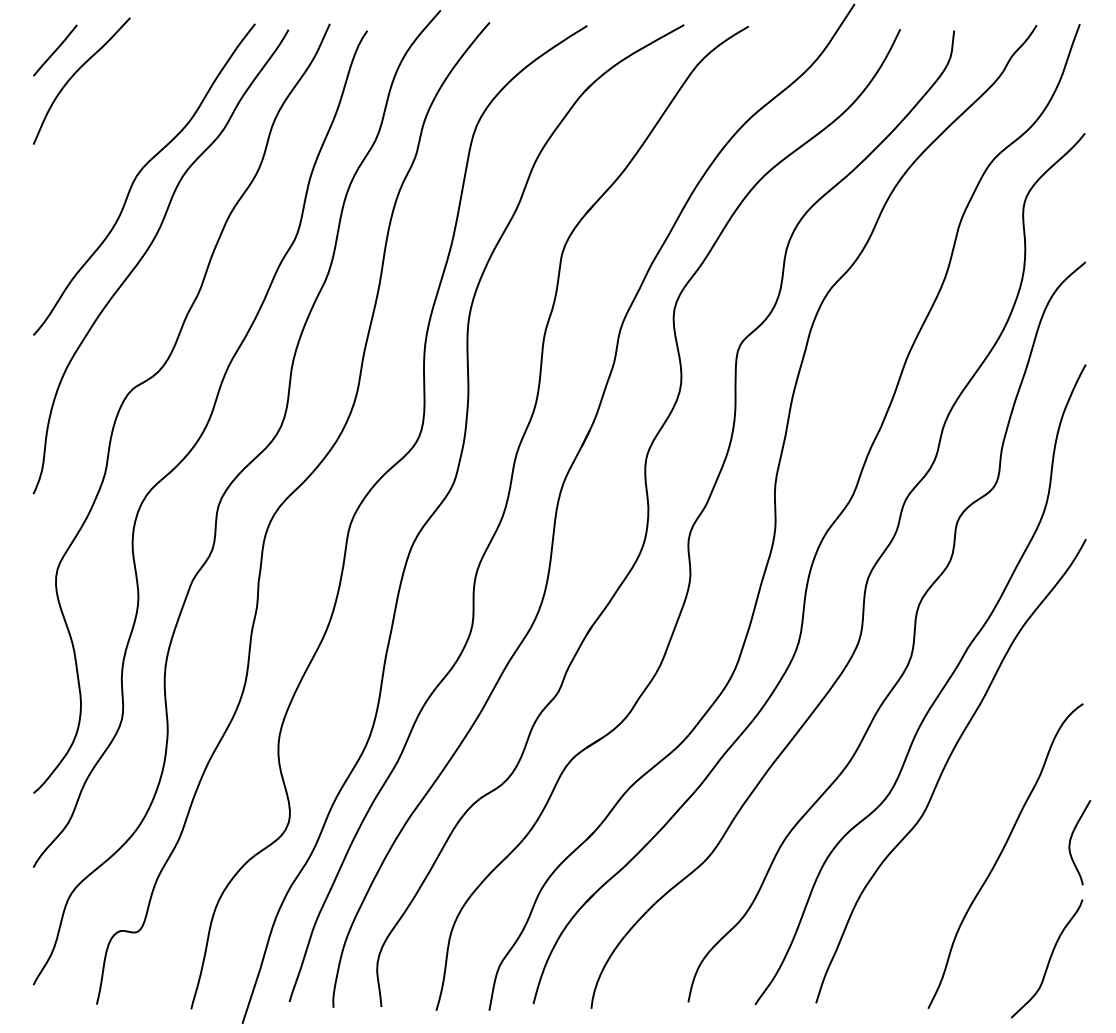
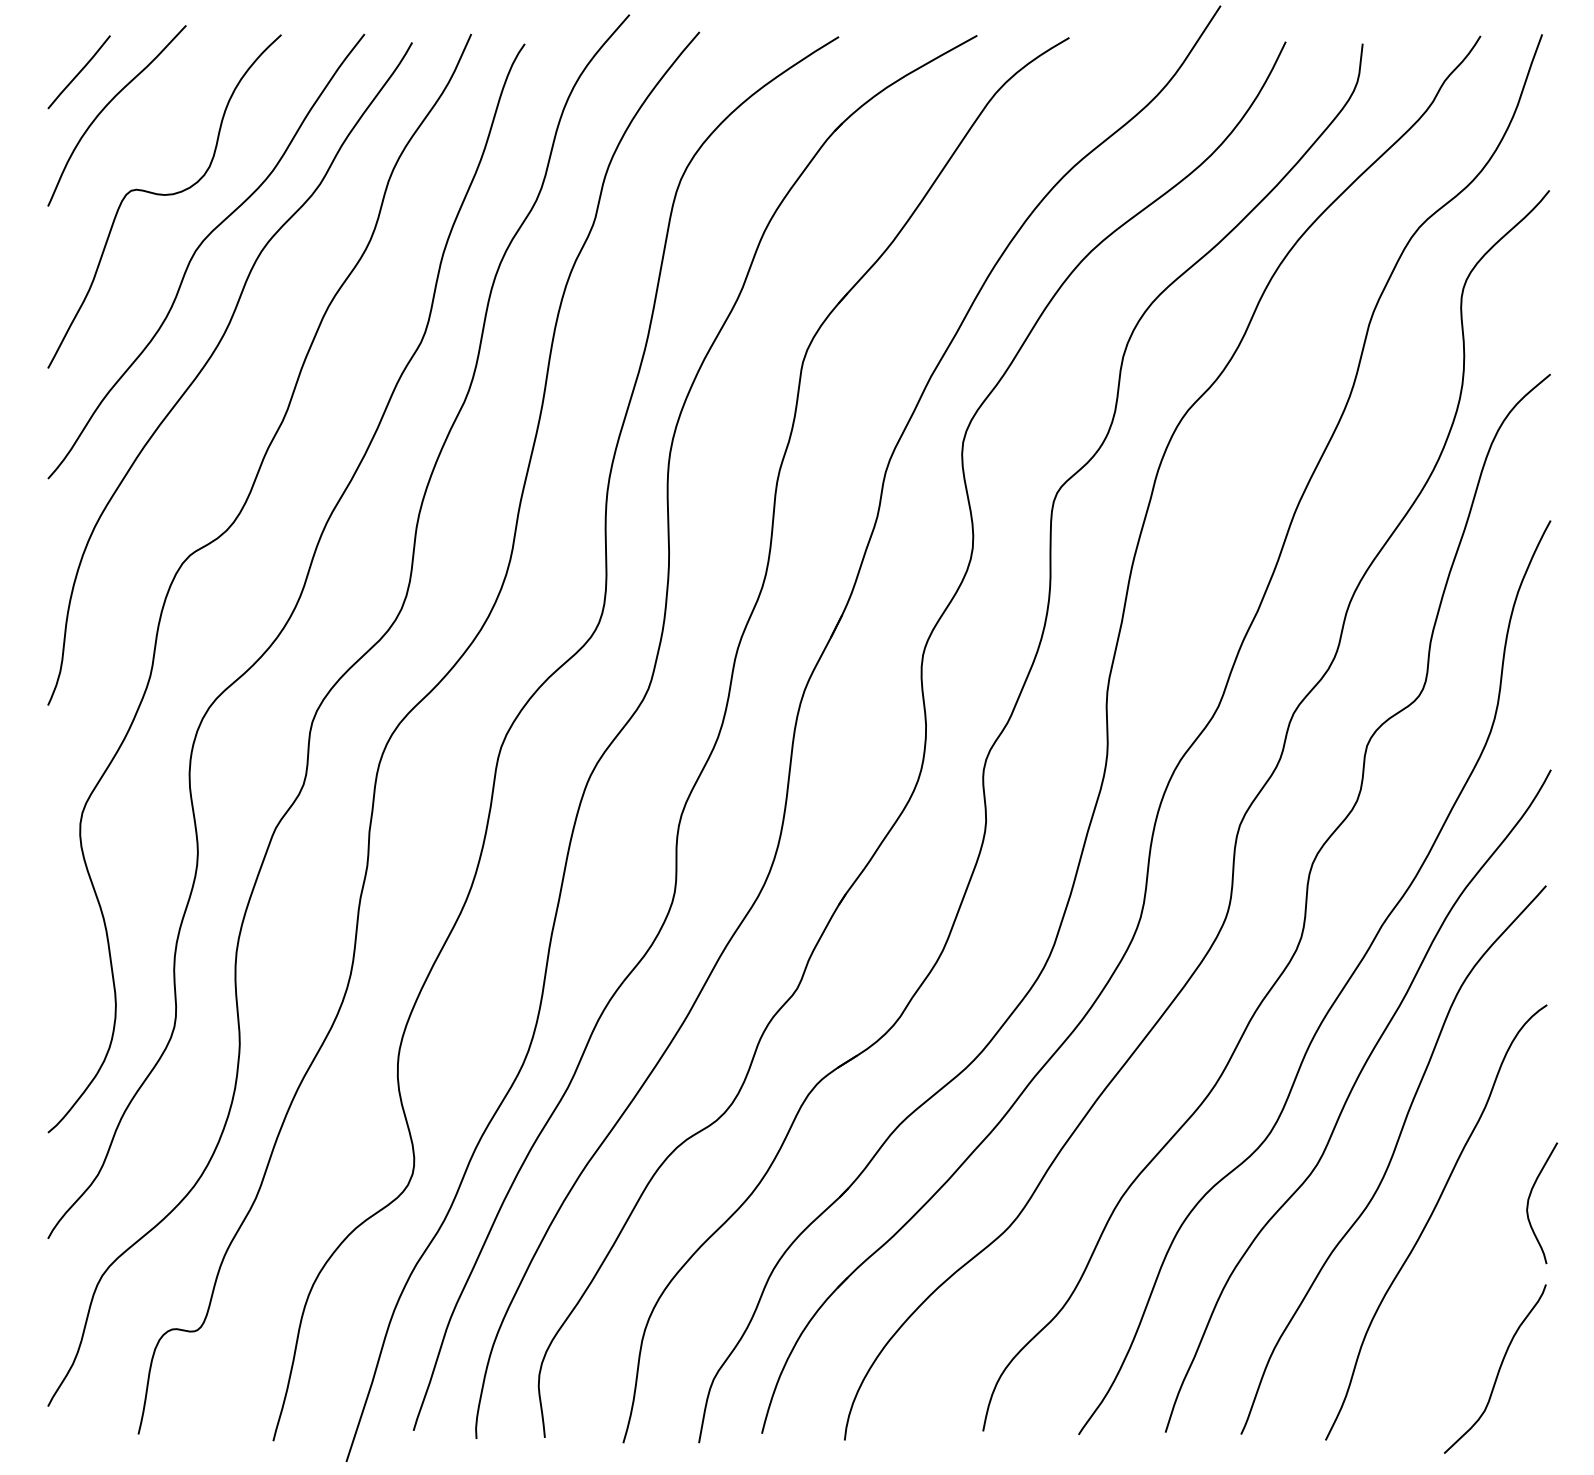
curve: (114, 137) -> (163, 196), added
curve: (975, 811) -> (1393, 1158), added

